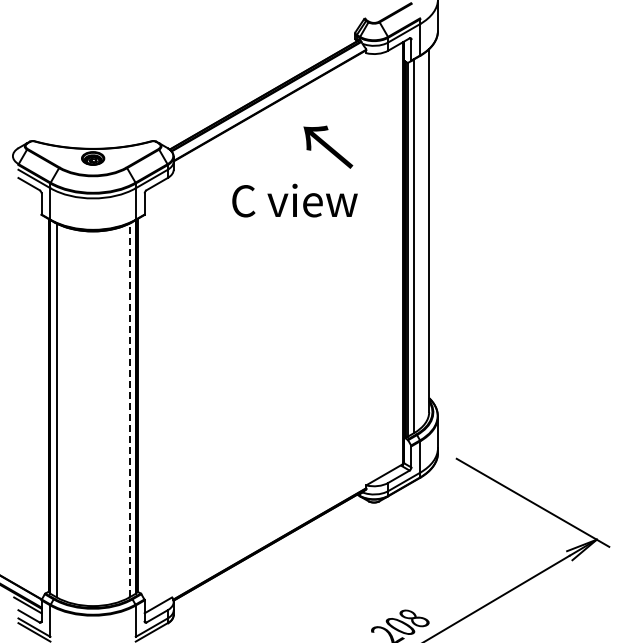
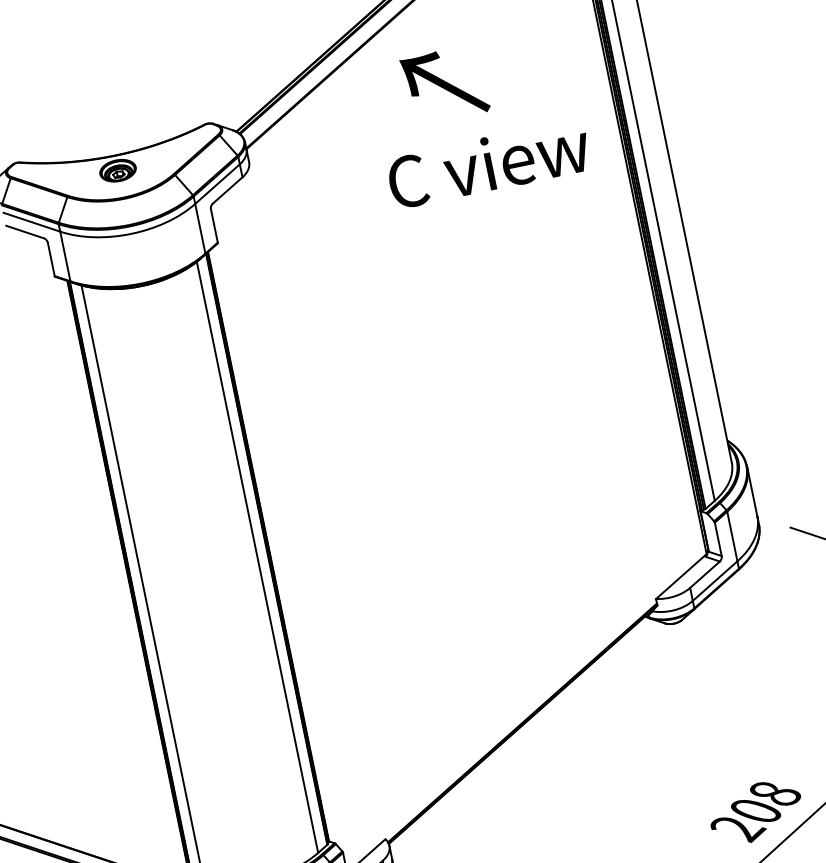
text: (328, 146) -> (445, 83), moved
text: (294, 200) -> (488, 164), moved
line: (129, 410) -> (257, 557), dashed -> solid

